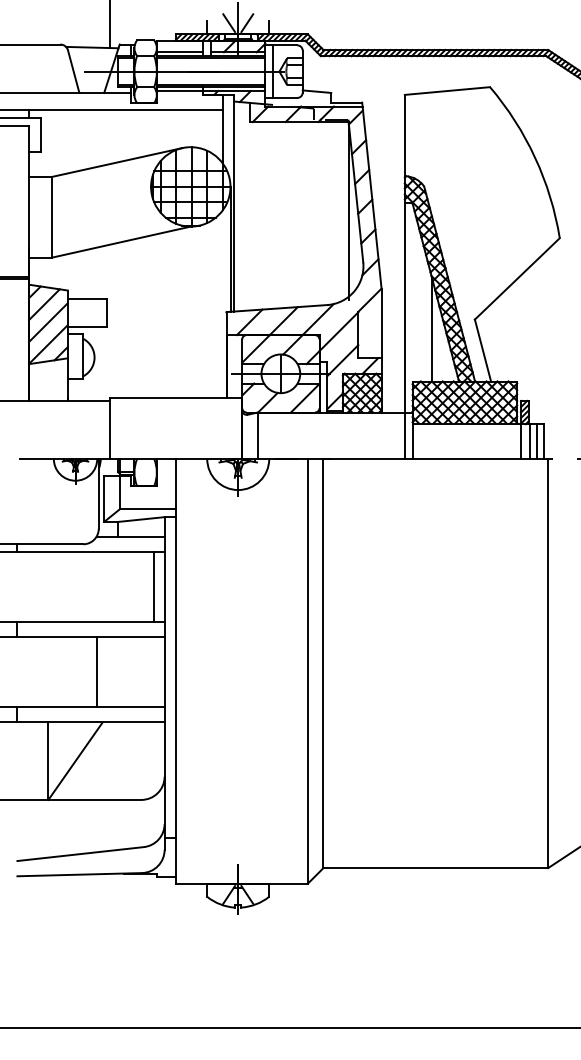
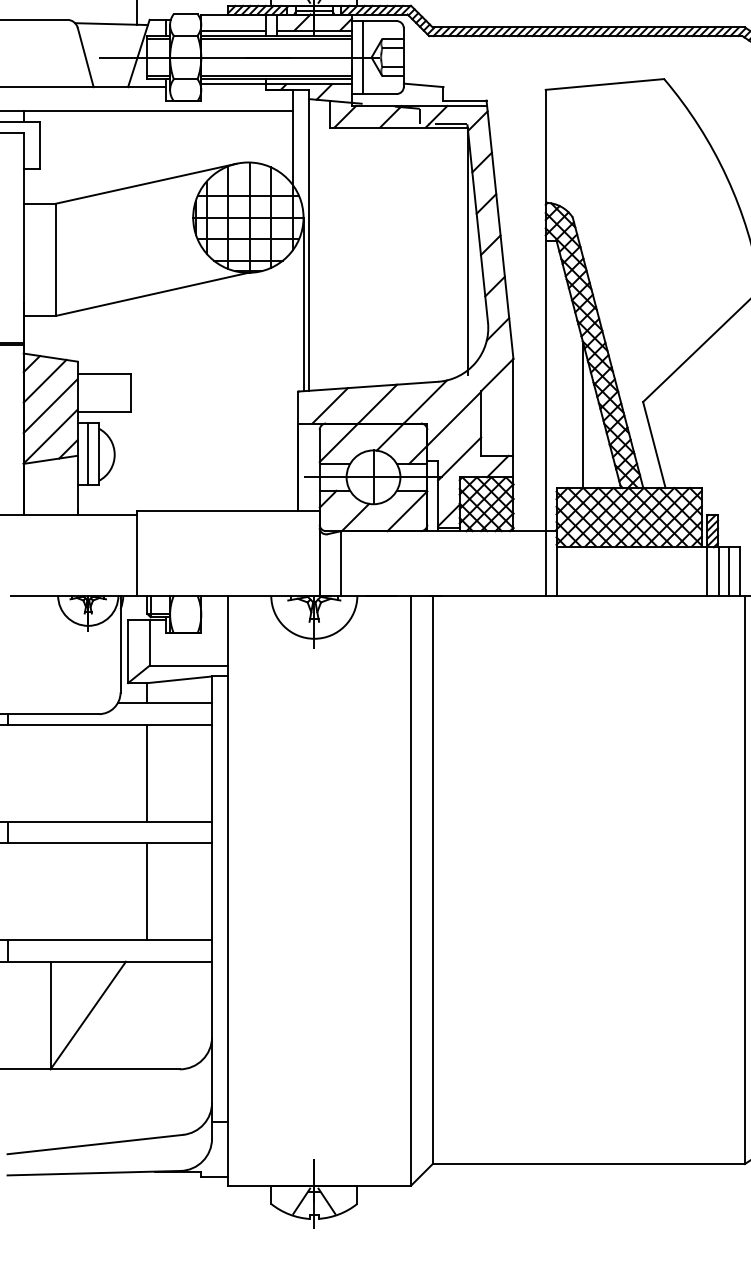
line: (75, 356) -> (88, 453), added
line: (154, 586) -> (147, 772), moved
line: (97, 671) -> (147, 890), moved

